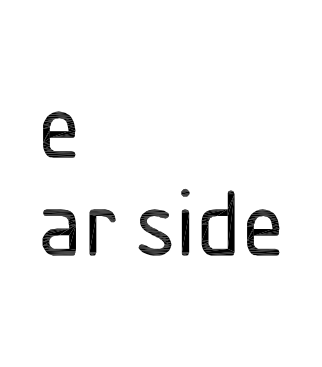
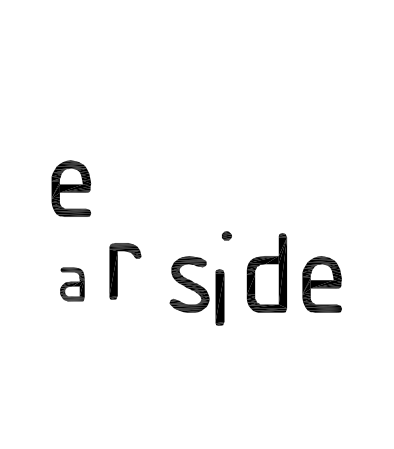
part: (59, 134) -> (71, 188), moved
part: (59, 232) -> (72, 284), size x0.6
part: (96, 232) -> (117, 271), moved
part: (185, 232) -> (219, 297), moved

